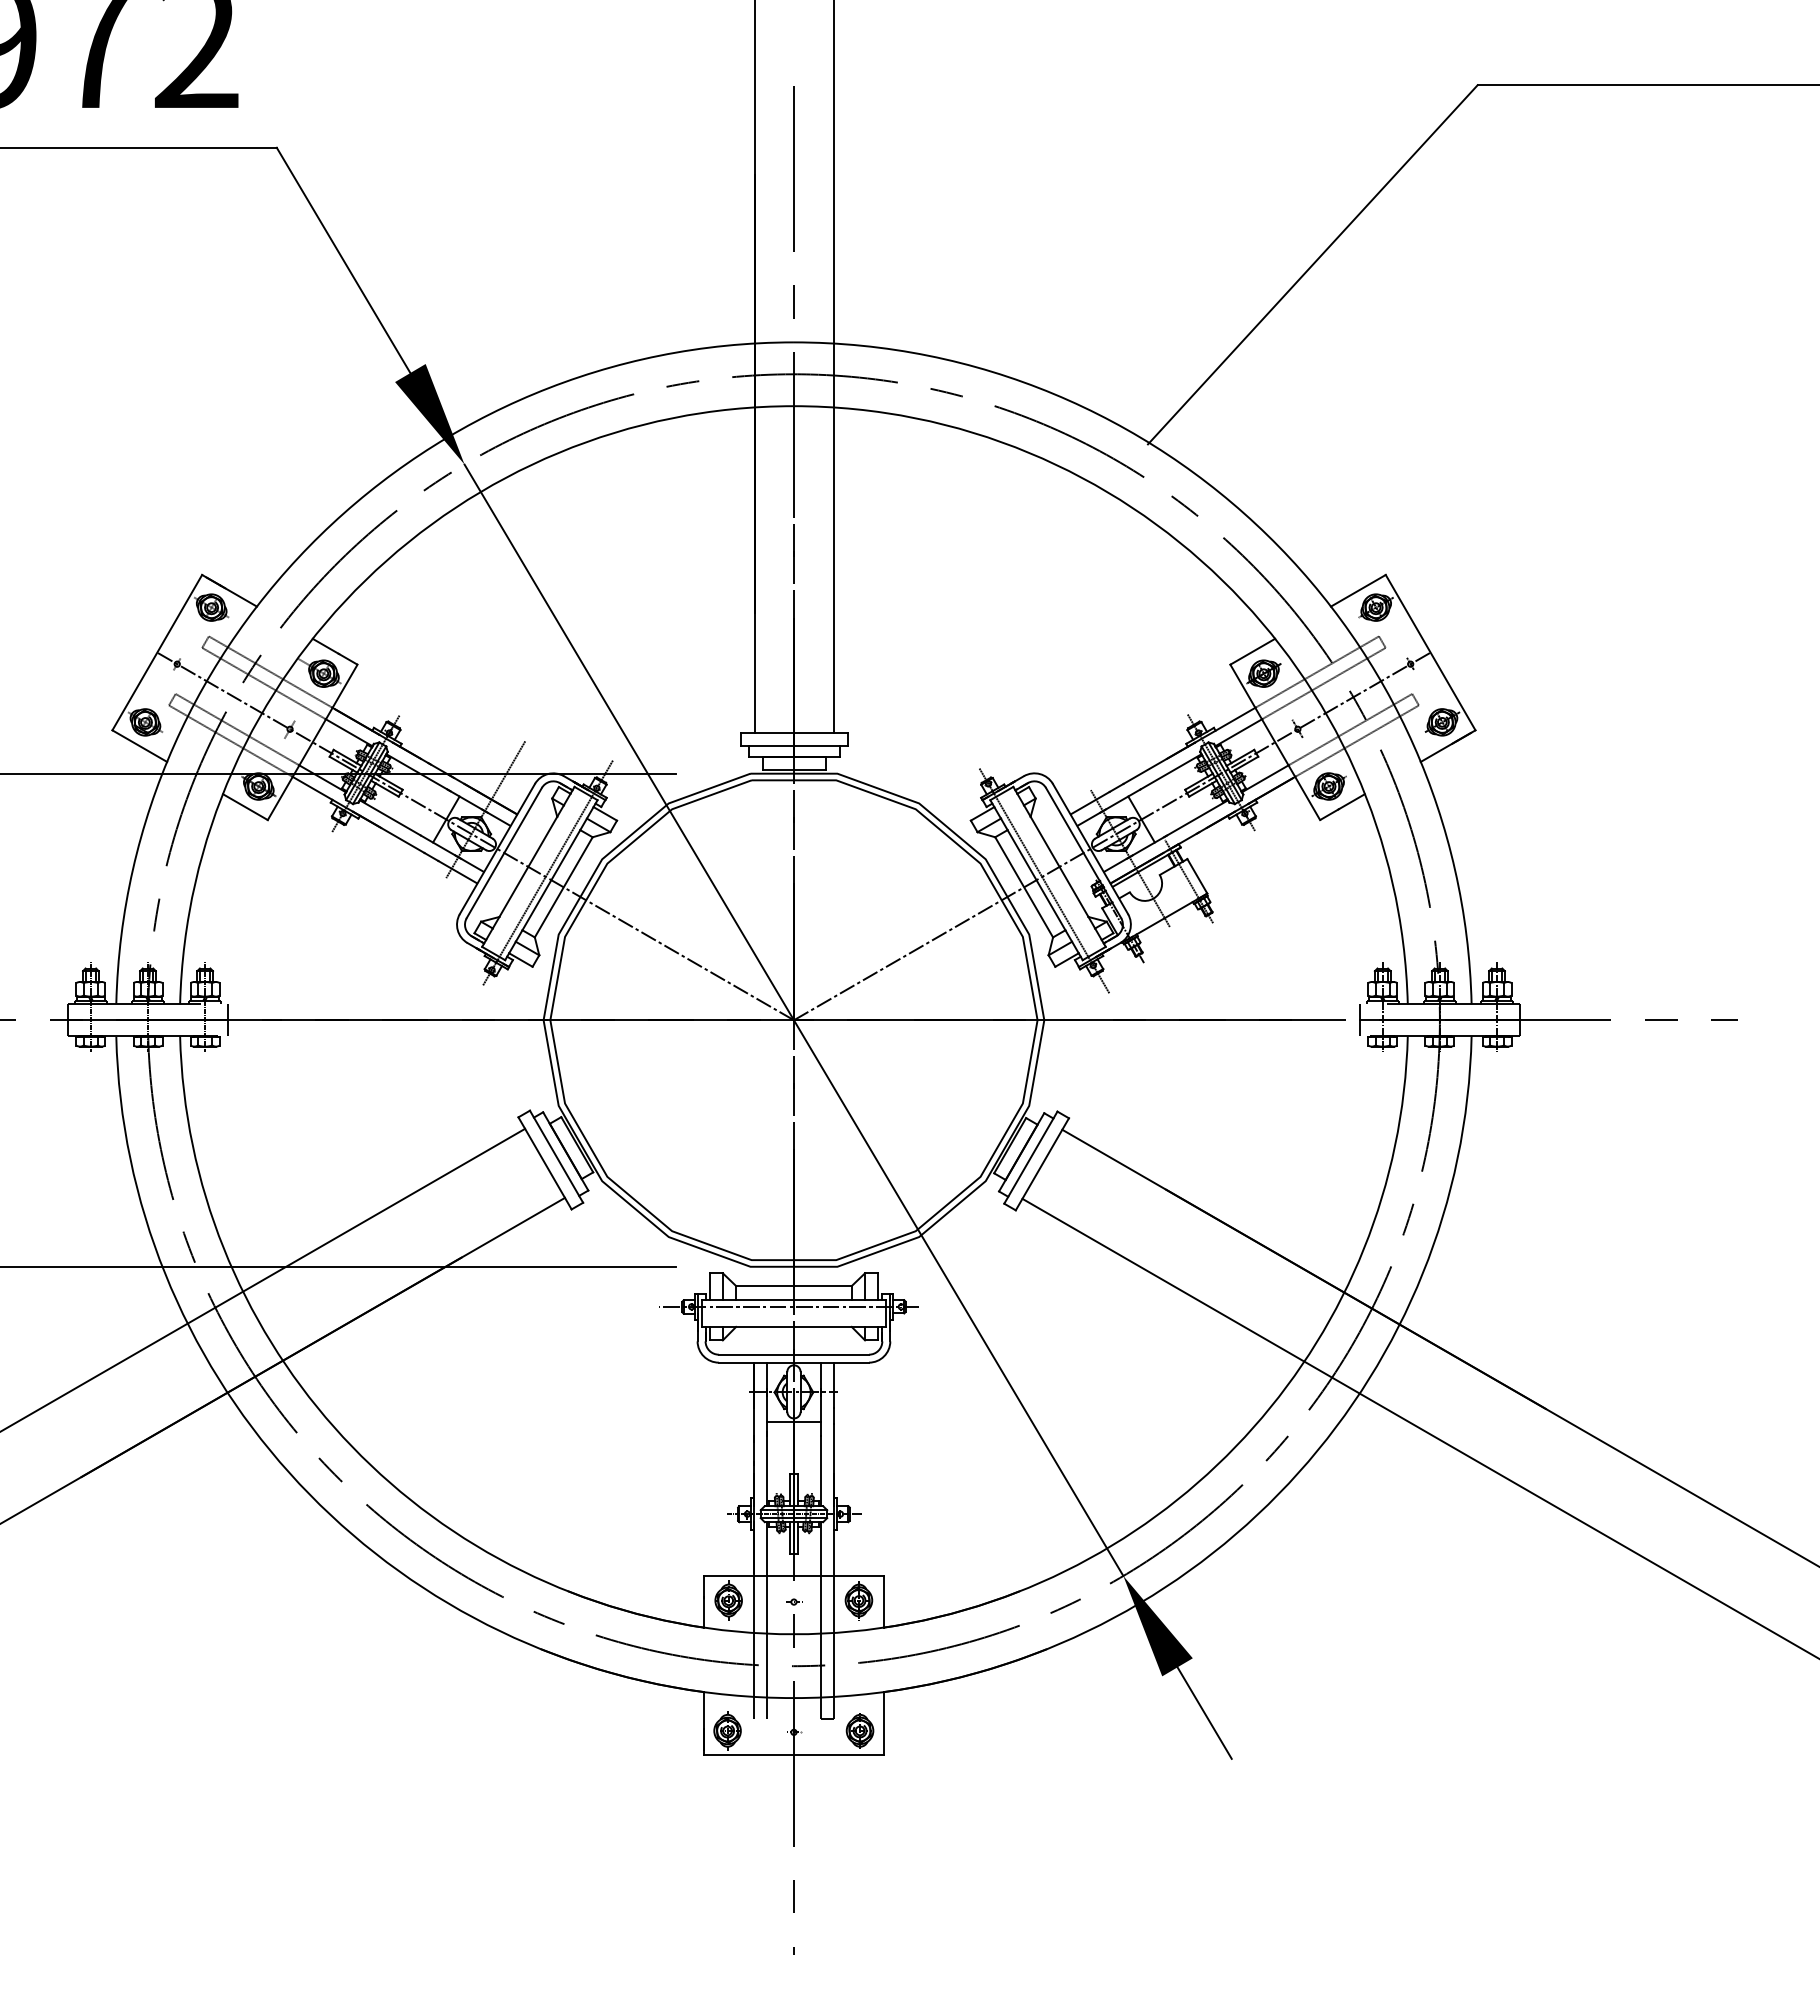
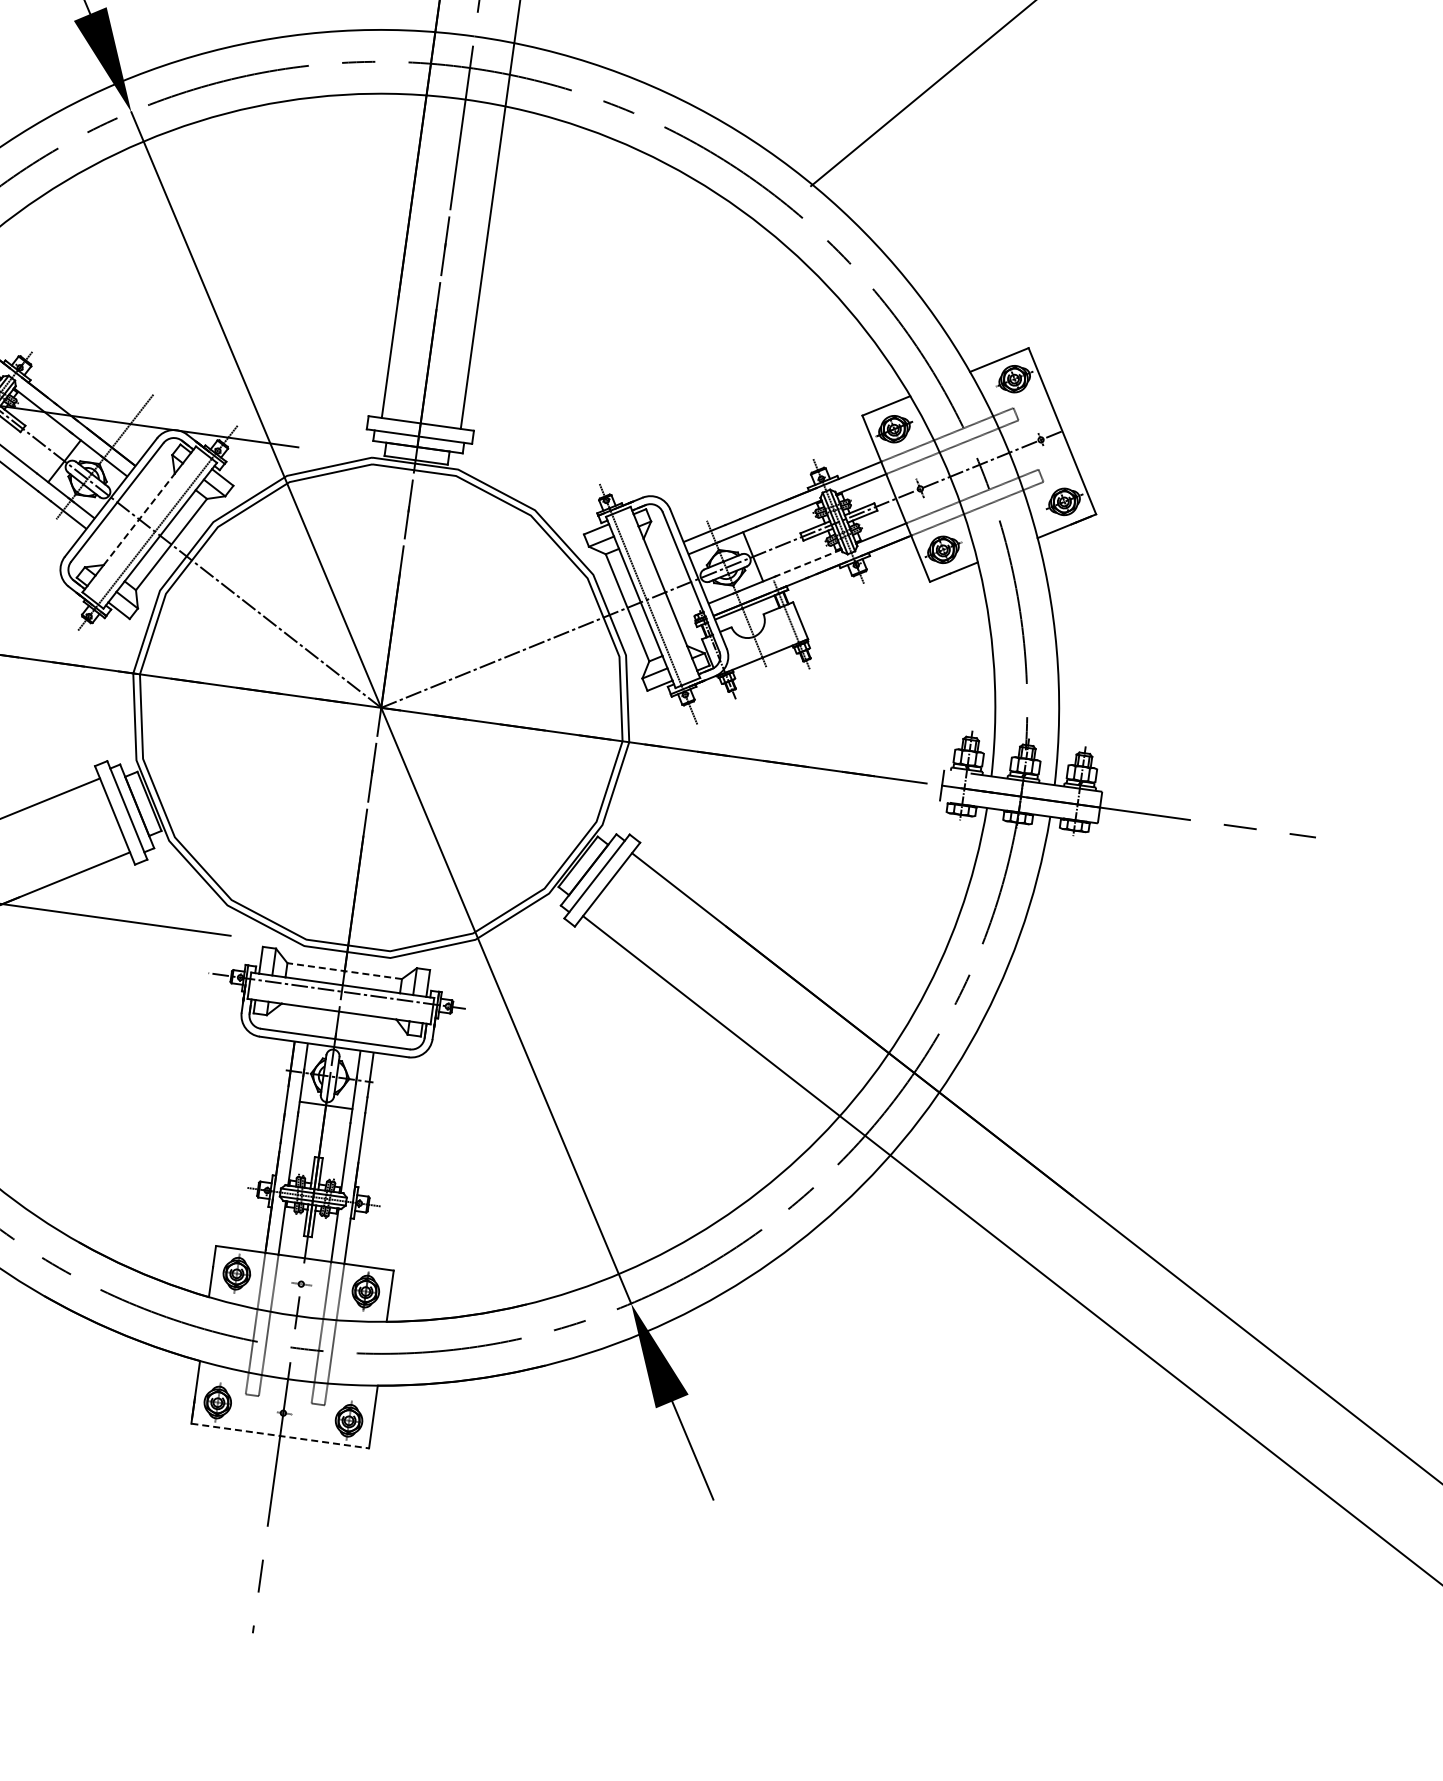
line: (1196, 818) -> (807, 563), solid -> dashed
line: (528, 866) -> (139, 519), solid -> dashed
line: (793, 1286) -> (344, 971), solid -> dashed
line: (793, 1755) -> (279, 1436), solid -> dashed

